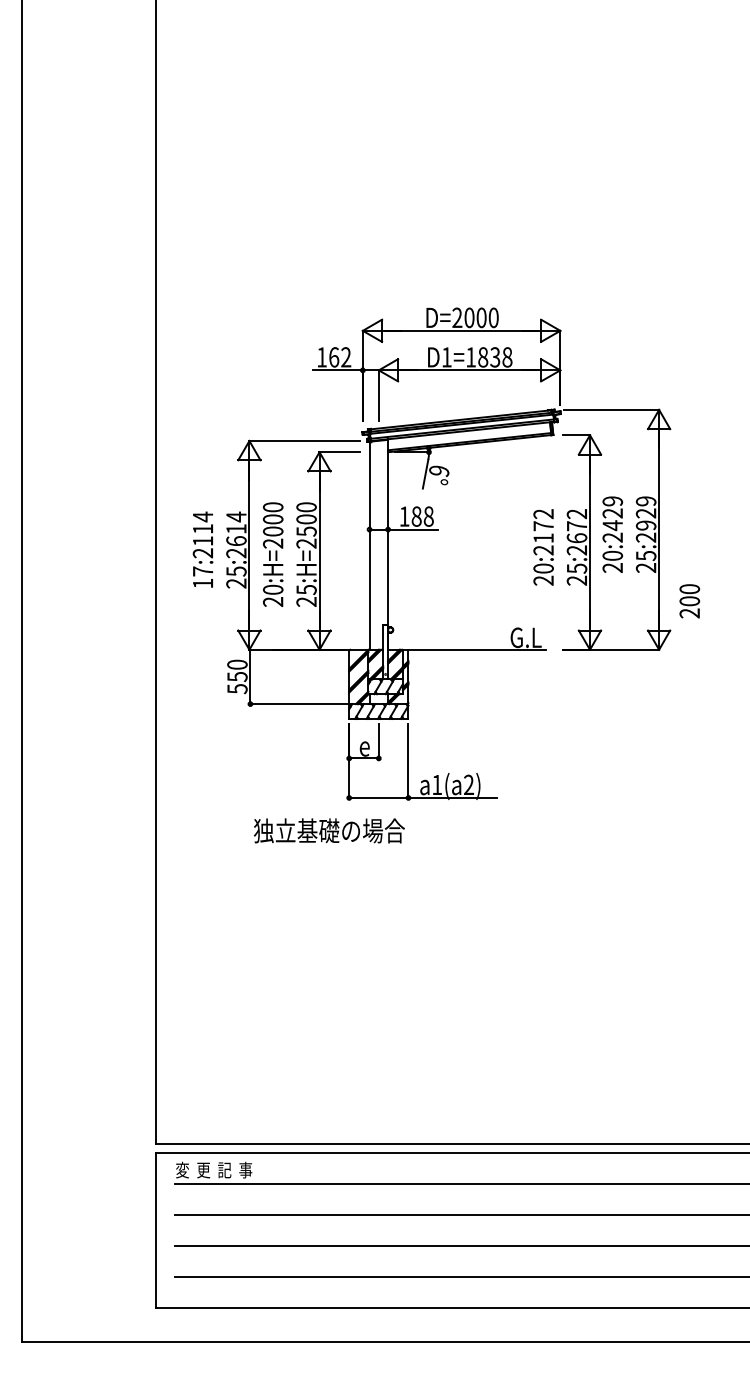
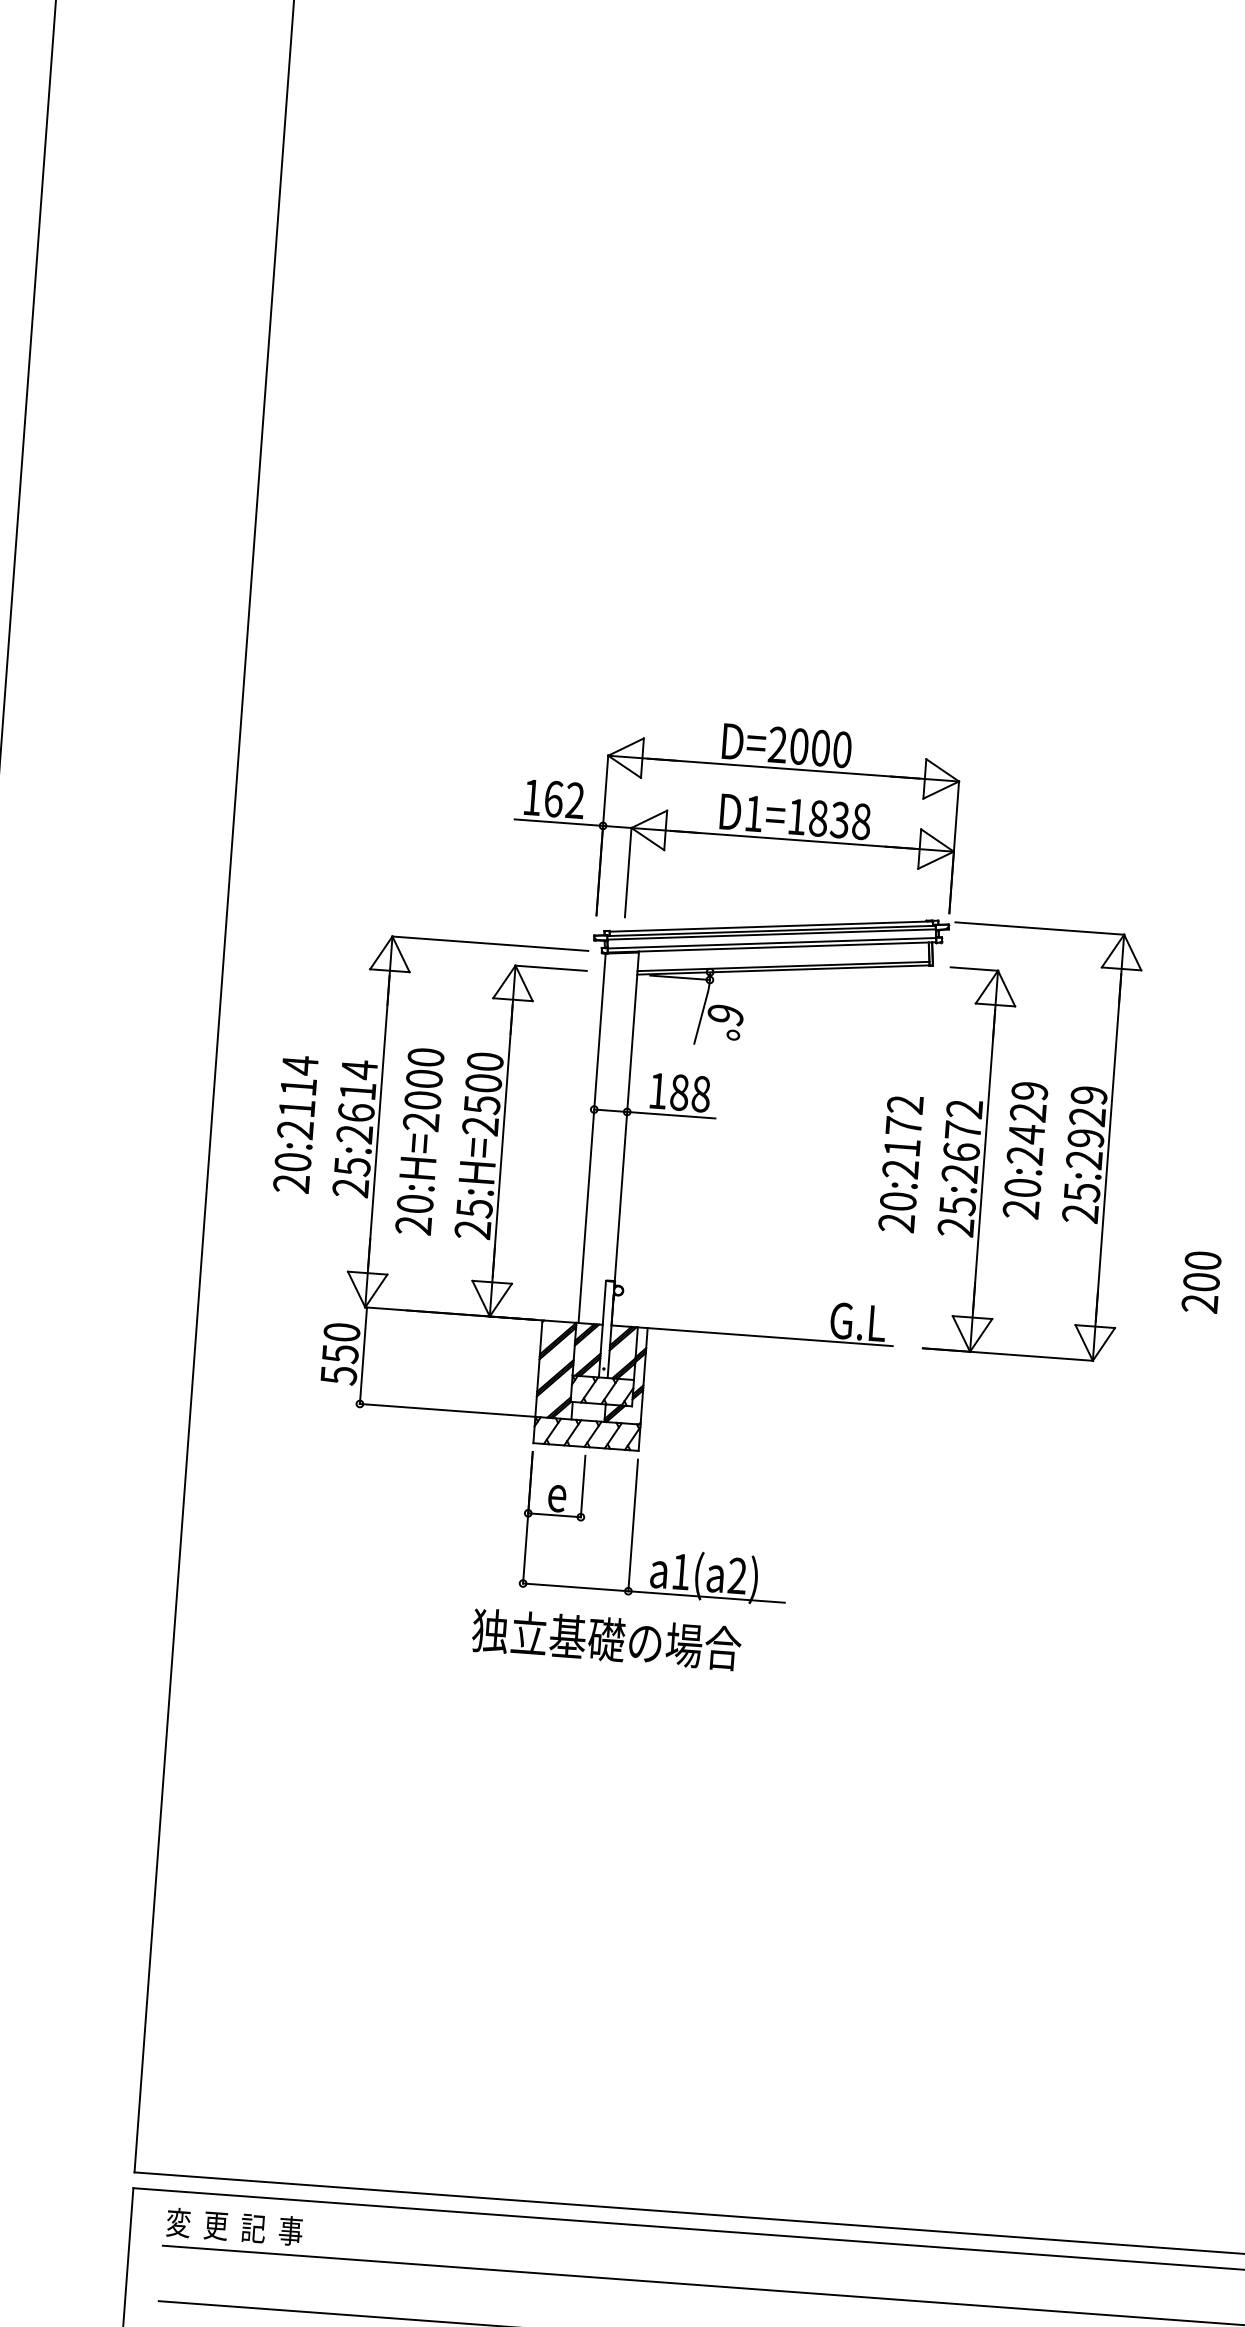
text: (202, 577) -> (291, 1172), 17:2114 -> 20:2114
text: (689, 601) -> (1201, 1282), moved
text: (329, 830) -> (607, 1638), moved

